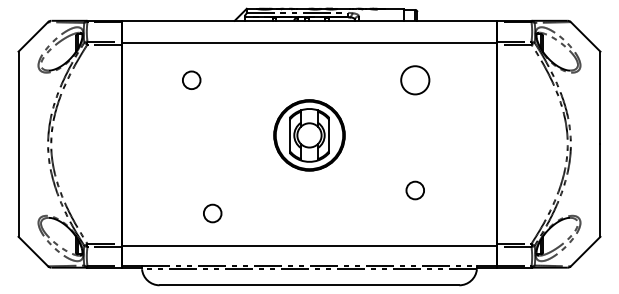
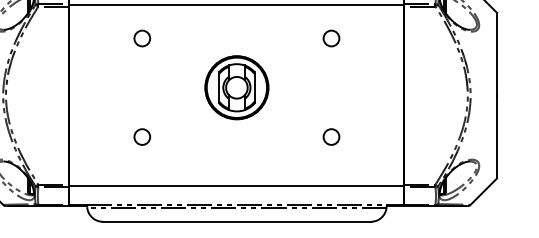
circle: (191, 79) -> (142, 37), moved
circle: (415, 80) -> (331, 38), size x0.62
circle: (212, 213) -> (142, 137), moved

